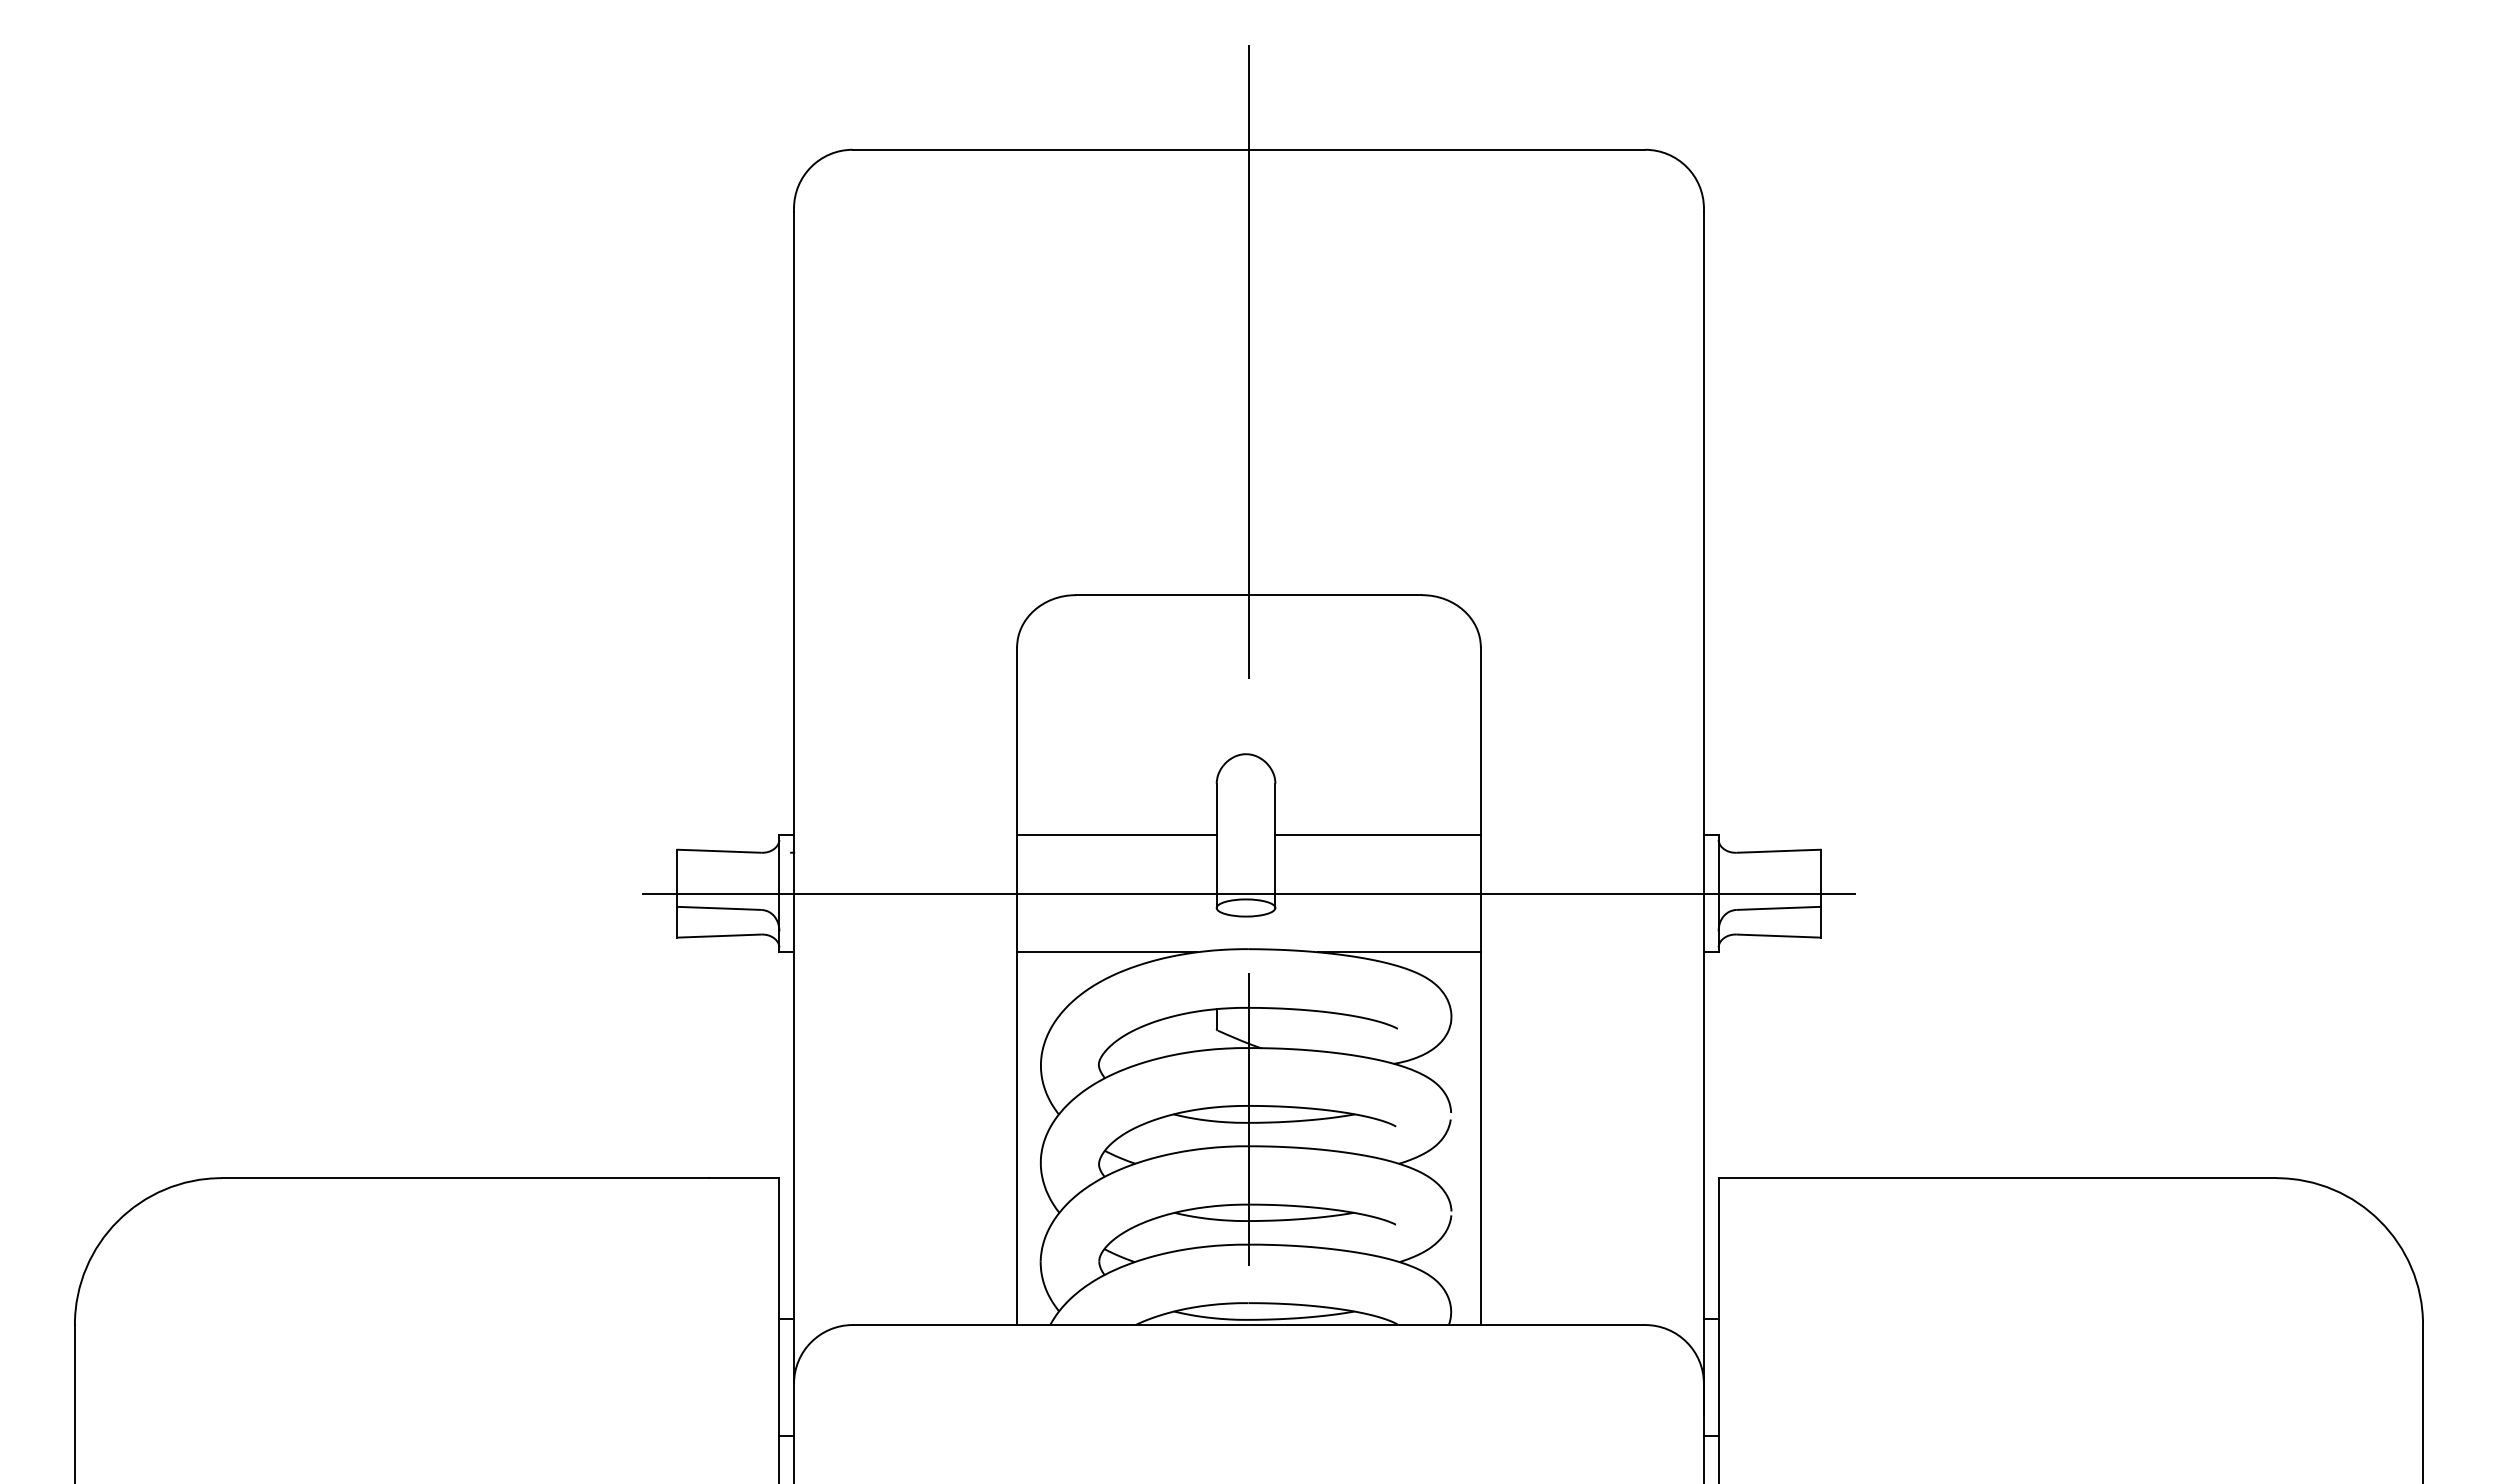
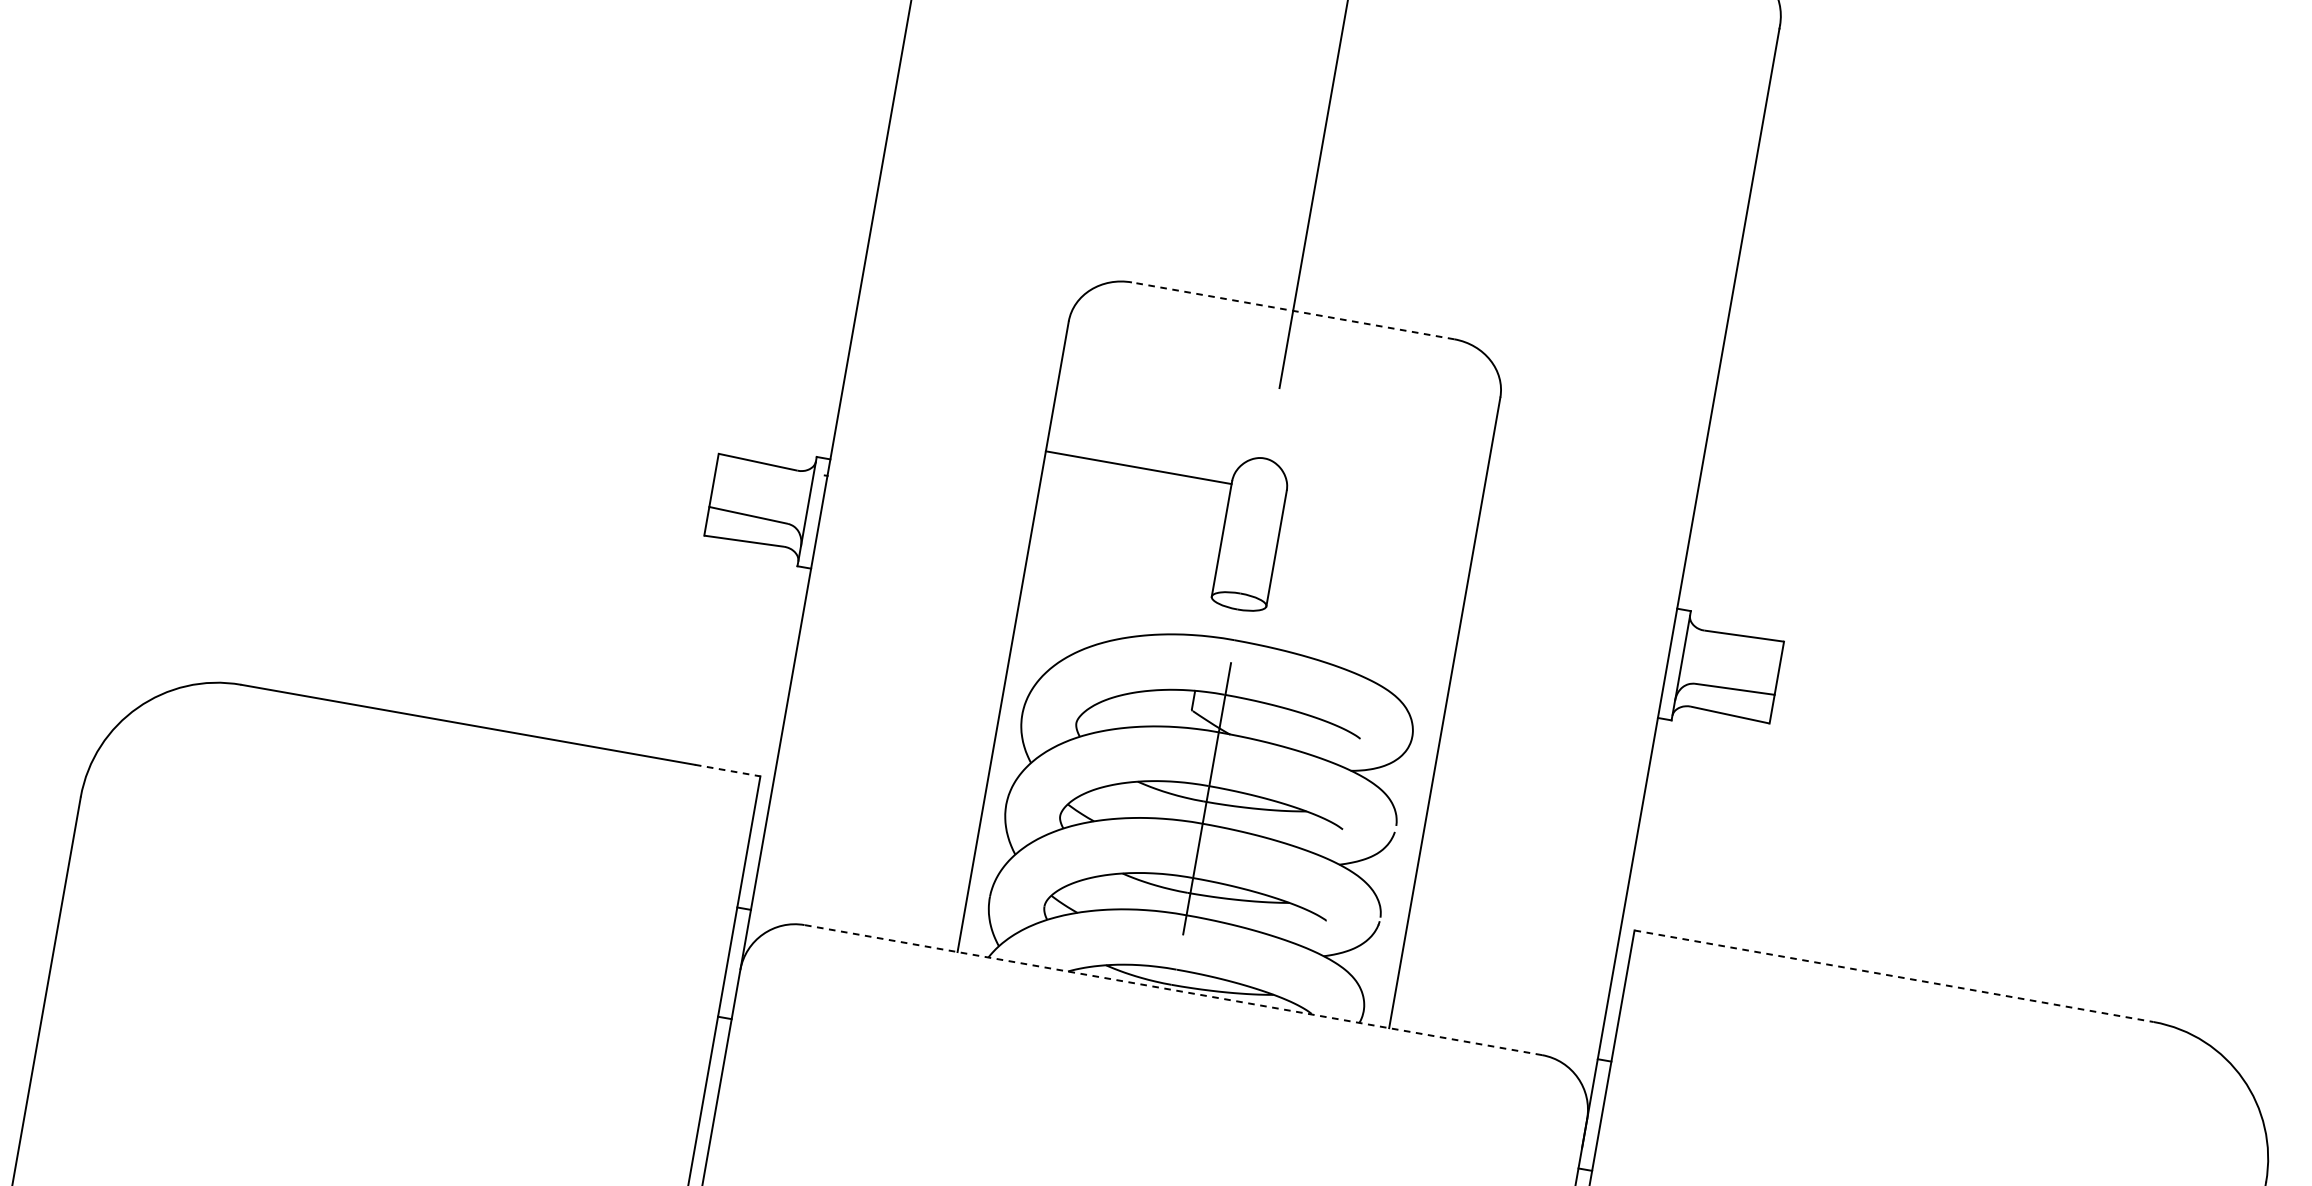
line: (1248, 595) -> (1292, 311), solid -> dashed
line: (1116, 834) -> (1138, 467), moved
line: (1377, 834) -> (1373, 554), removed
line: (1249, 893) -> (1244, 588), removed
line: (1107, 952) -> (1102, 620), removed
line: (1399, 952) -> (1374, 668), removed
line: (744, 1178) -> (727, 770), solid -> dashed
line: (1997, 1178) -> (1894, 976), solid -> dashed
line: (1248, 1325) -> (1172, 990), solid -> dashed

